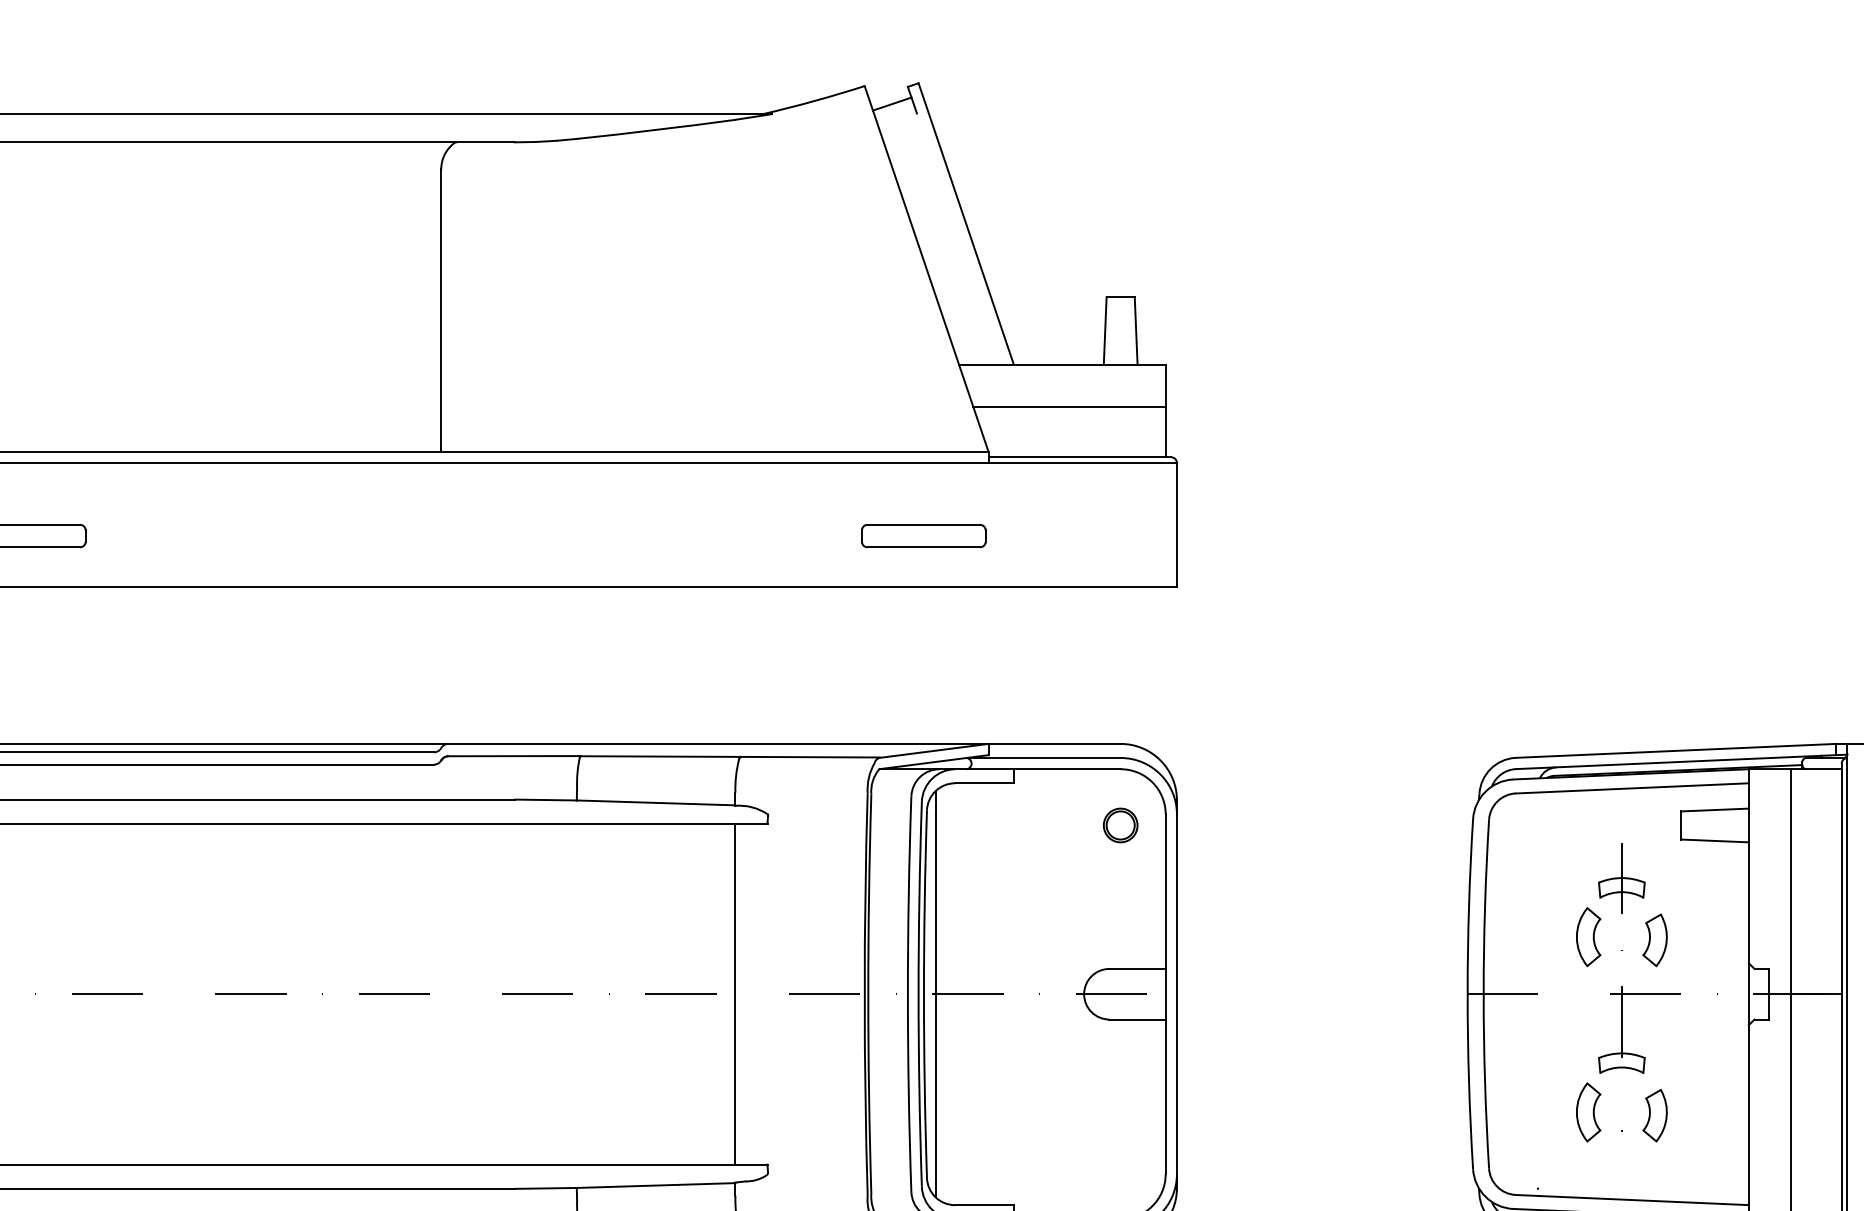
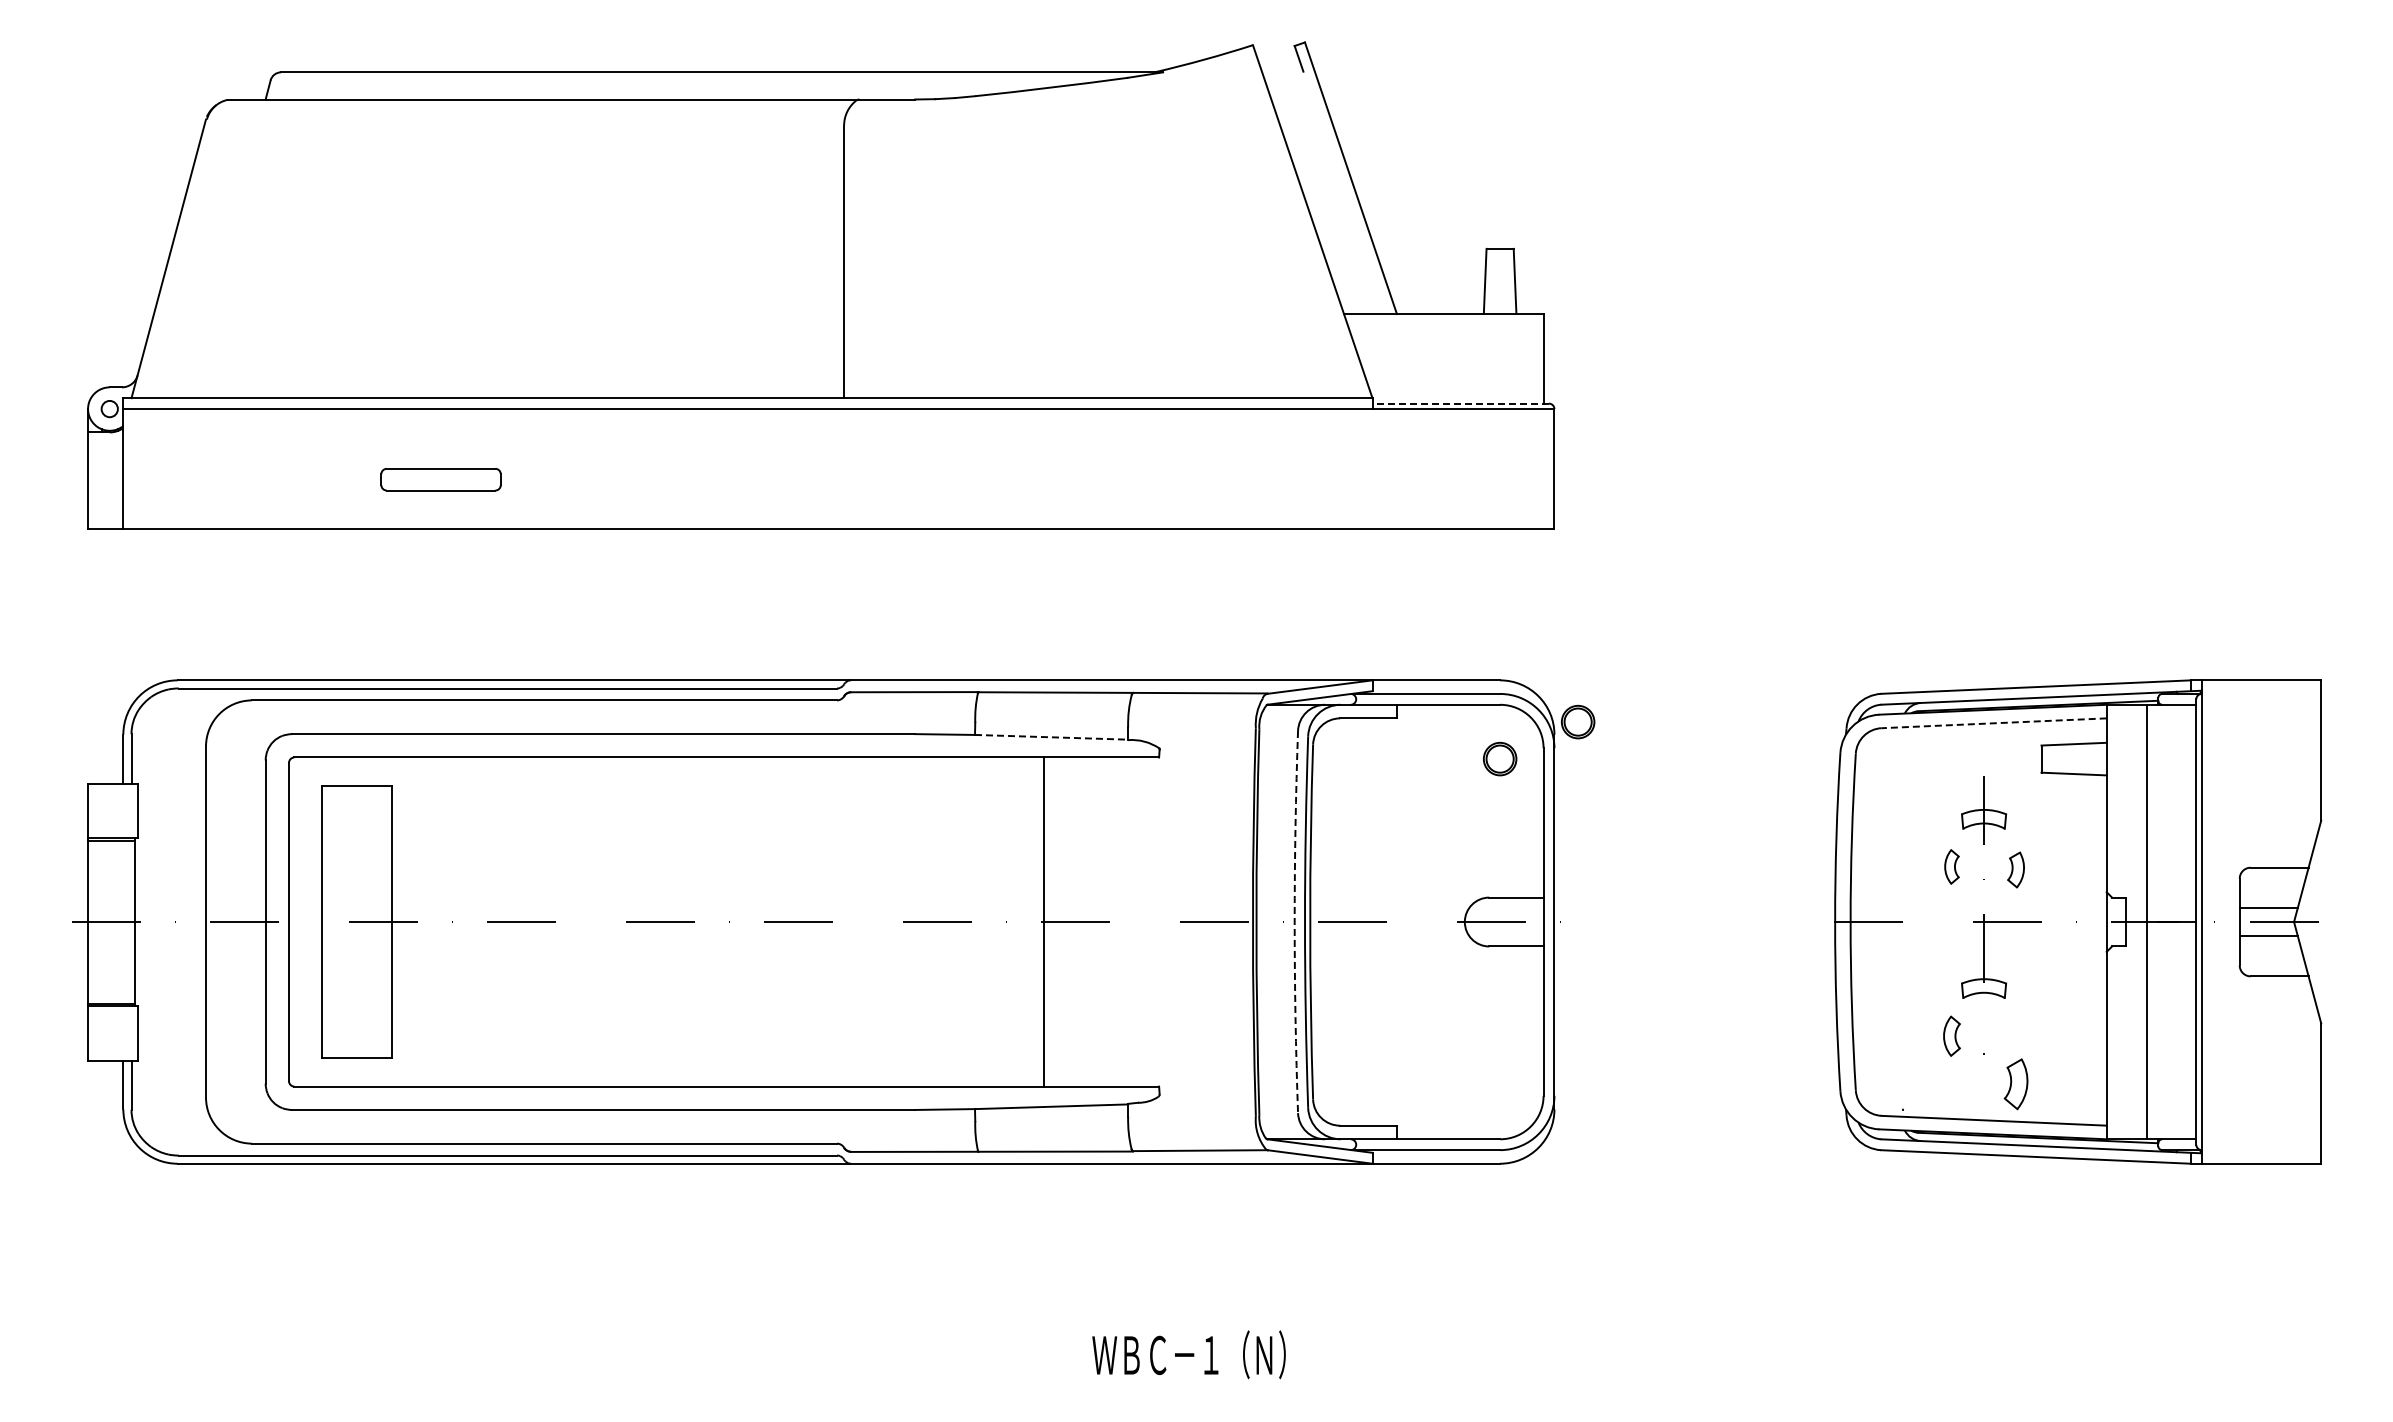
line: (892, 104) -> (1279, 62), removed
line: (1069, 406) -> (1450, 354), removed
line: (1079, 457) -> (1460, 403), solid -> dashed
part: (923, 535) -> (1309, 479), removed
part: (1201, 786) -> (1578, 721), added
line: (1632, 788) -> (1994, 723), solid -> dashed
line: (656, 803) -> (1051, 737), solid -> dashed
part: (1588, 936) -> (1951, 866), size x0.6
part: (1654, 939) -> (2015, 869), size x0.7
line: (735, 993) -> (1044, 921), moved
line: (935, 993) -> (1321, 921), removed
arc: (907, 994) -> (1294, 922), solid -> dashed
part: (1588, 1112) -> (1951, 1036), size x0.7
part: (1654, 1115) -> (2015, 1084), moved

